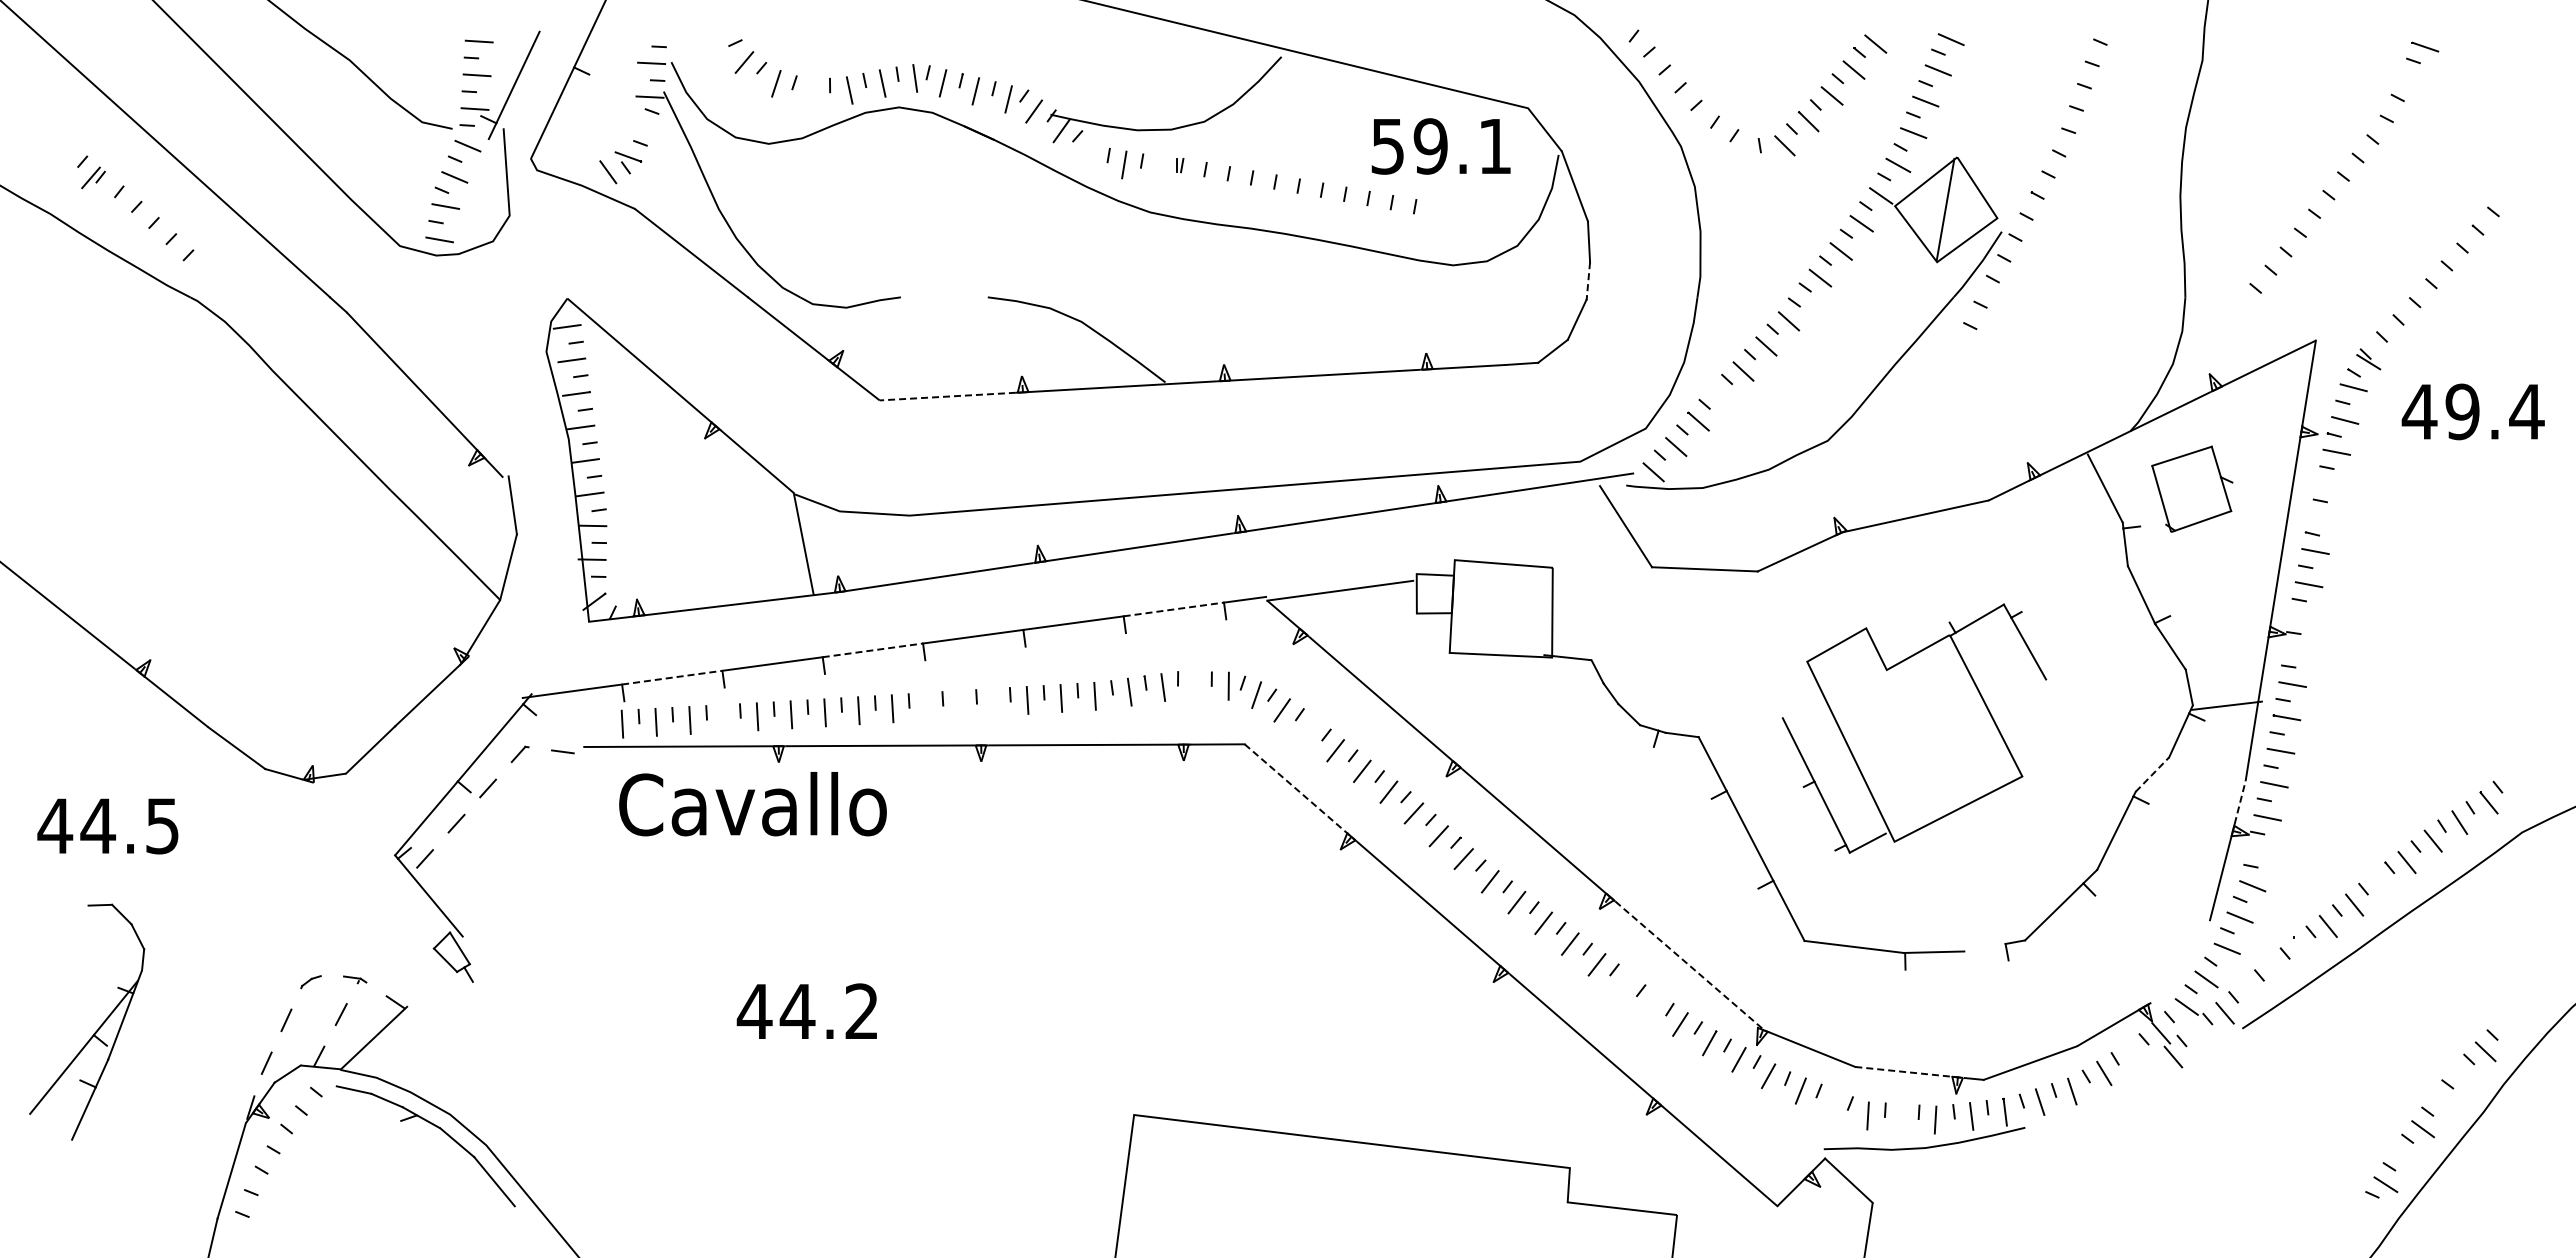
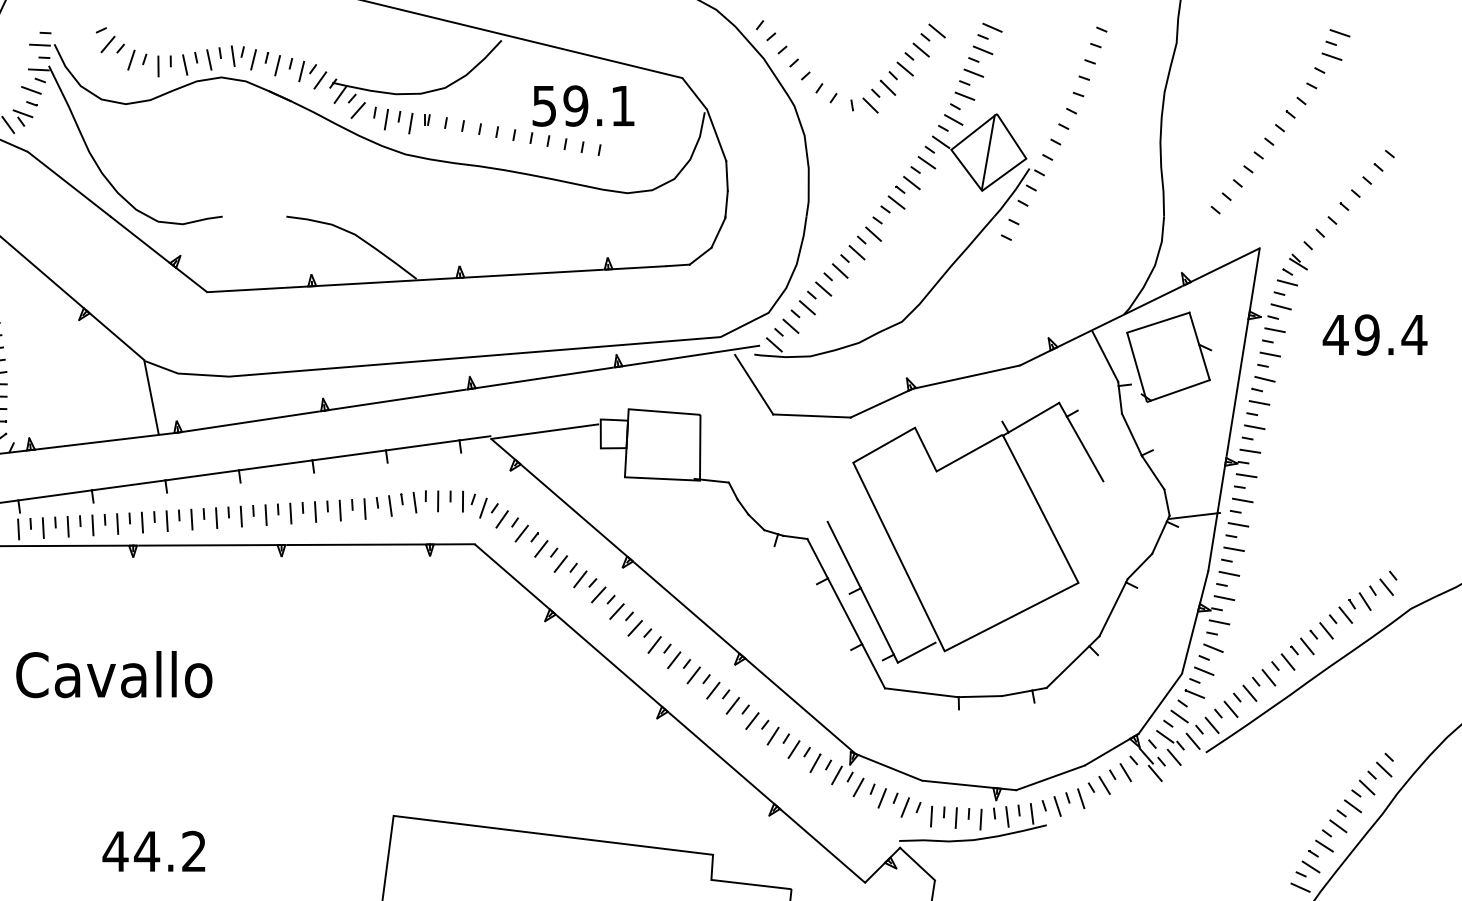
line: (2414, 78) -> (1332, 56), added
line: (813, 91) -> (158, 65), added
line: (639, 124) -> (31, 89), added
text: (1440, 146) -> (583, 106), moved
line: (1085, 152) -> (358, 110), added
line: (1157, 170) -> (410, 123), added
line: (1588, 279) -> (726, 203), dashed -> solid
line: (947, 396) -> (256, 289), dashed -> solid
line: (1720, 396) -> (823, 289), added
text: (2472, 411) -> (1374, 334), moved
line: (2330, 485) -> (1270, 354), added
part: (2192, 489) -> (1169, 357), size x1.43
line: (2322, 519) -> (1264, 379), added
line: (1173, 609) -> (422, 445), dashed -> solid
line: (2302, 617) -> (1249, 451), added
line: (872, 650) -> (201, 475), dashed -> solid
line: (2297, 650) -> (1246, 475), added
line: (672, 677) -> (55, 495), dashed -> solid
line: (1194, 685) -> (437, 501), added
line: (993, 702) -> (290, 513), added
line: (959, 704) -> (265, 515), added
line: (926, 706) -> (241, 516), added
line: (723, 718) -> (92, 525), added
part: (1914, 728) -> (965, 532), size x1.43
line: (1308, 729) -> (521, 533), added
line: (2152, 774) -> (1140, 566), dashed -> solid
line: (1301, 793) -> (516, 580), dashed -> solid
line: (2240, 802) -> (1204, 586), dashed -> solid
text: (752, 804) -> (113, 674), moved
line: (2260, 850) -> (1219, 622), added
line: (2380, 883) -> (1307, 646), added
line: (1984, 947) -> (1016, 693), added
line: (2302, 947) -> (1249, 693), added
line: (2179, 962) -> (1159, 704), added
line: (1690, 966) -> (801, 707), dashed -> solid
line: (2276, 969) -> (1230, 709), added
line: (1623, 985) -> (752, 720), added
line: (2250, 991) -> (1211, 725), added
line: (1651, 1005) -> (772, 735), added
text: (806, 1010) -> (153, 850), moved
line: (2198, 1034) -> (1173, 756), added
line: (2133, 1055) -> (1126, 772), added
line: (1910, 1072) -> (962, 784), dashed -> solid
line: (2462, 1076) -> (1367, 787), added
line: (2443, 1101) -> (1353, 806), added
line: (1832, 1103) -> (905, 807), added
line: (1901, 1117) -> (956, 817), added
line: (2403, 1155) -> (1323, 845), added
line: (2371, 1212) -> (1300, 887), added

